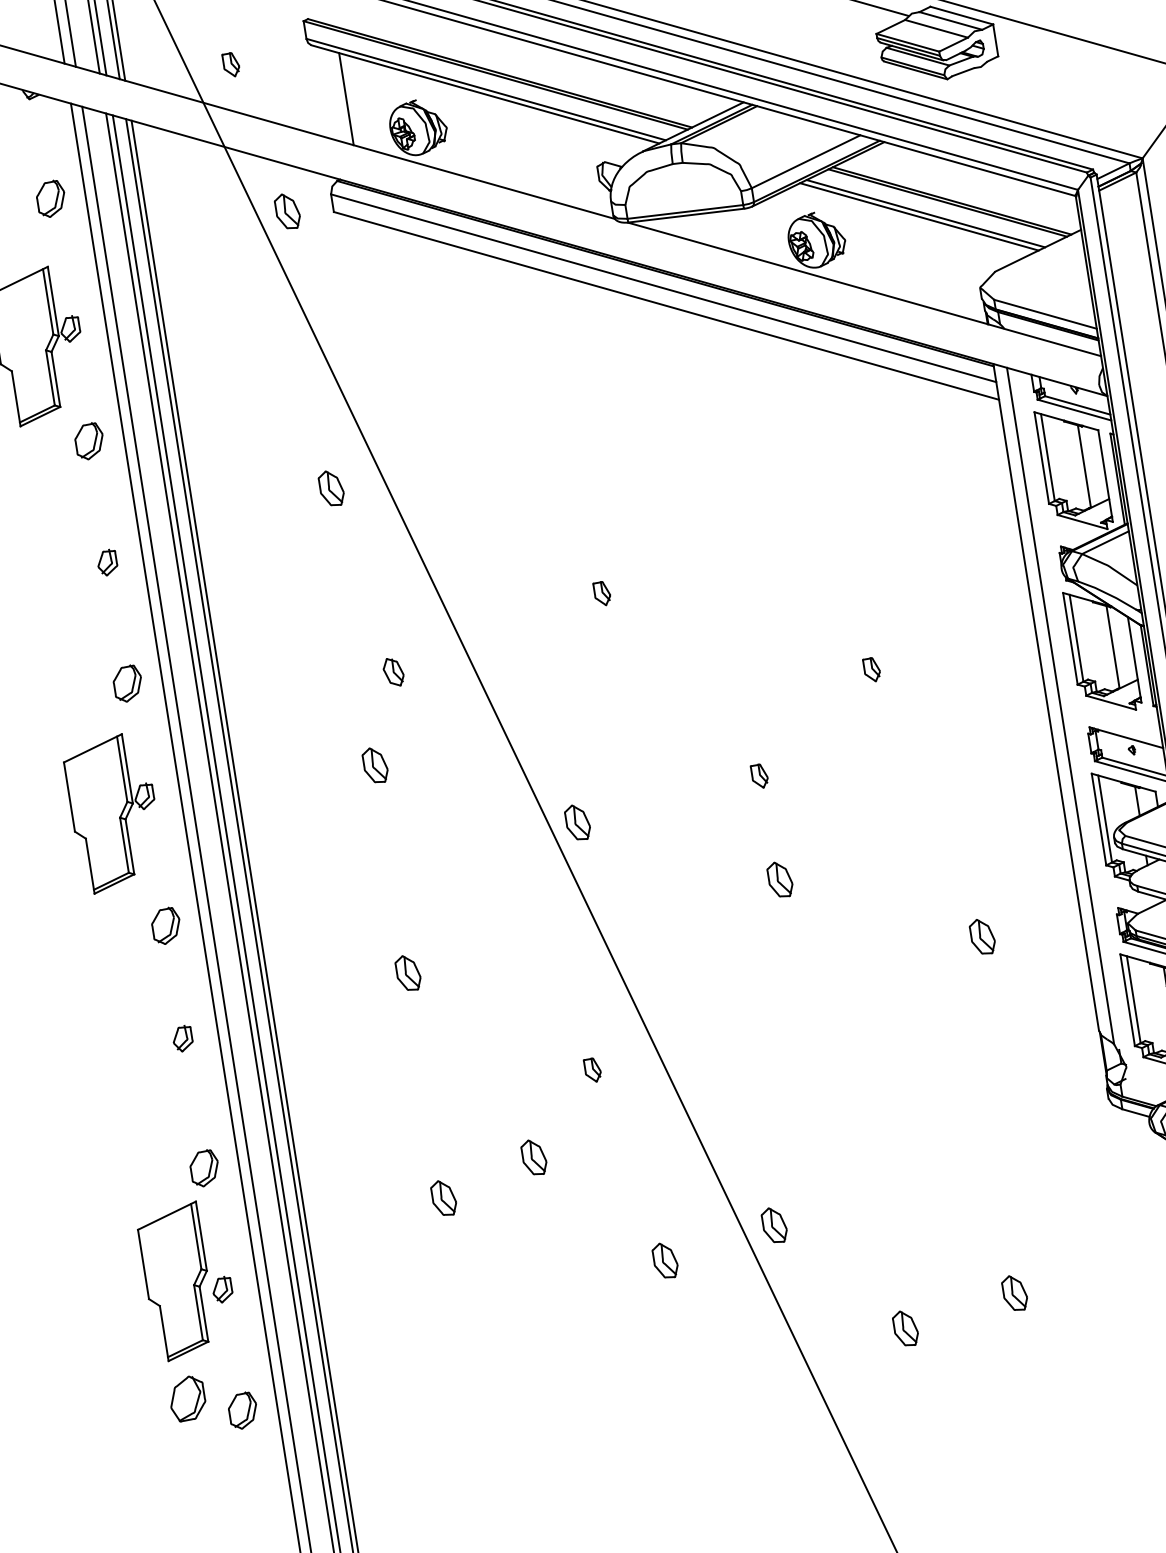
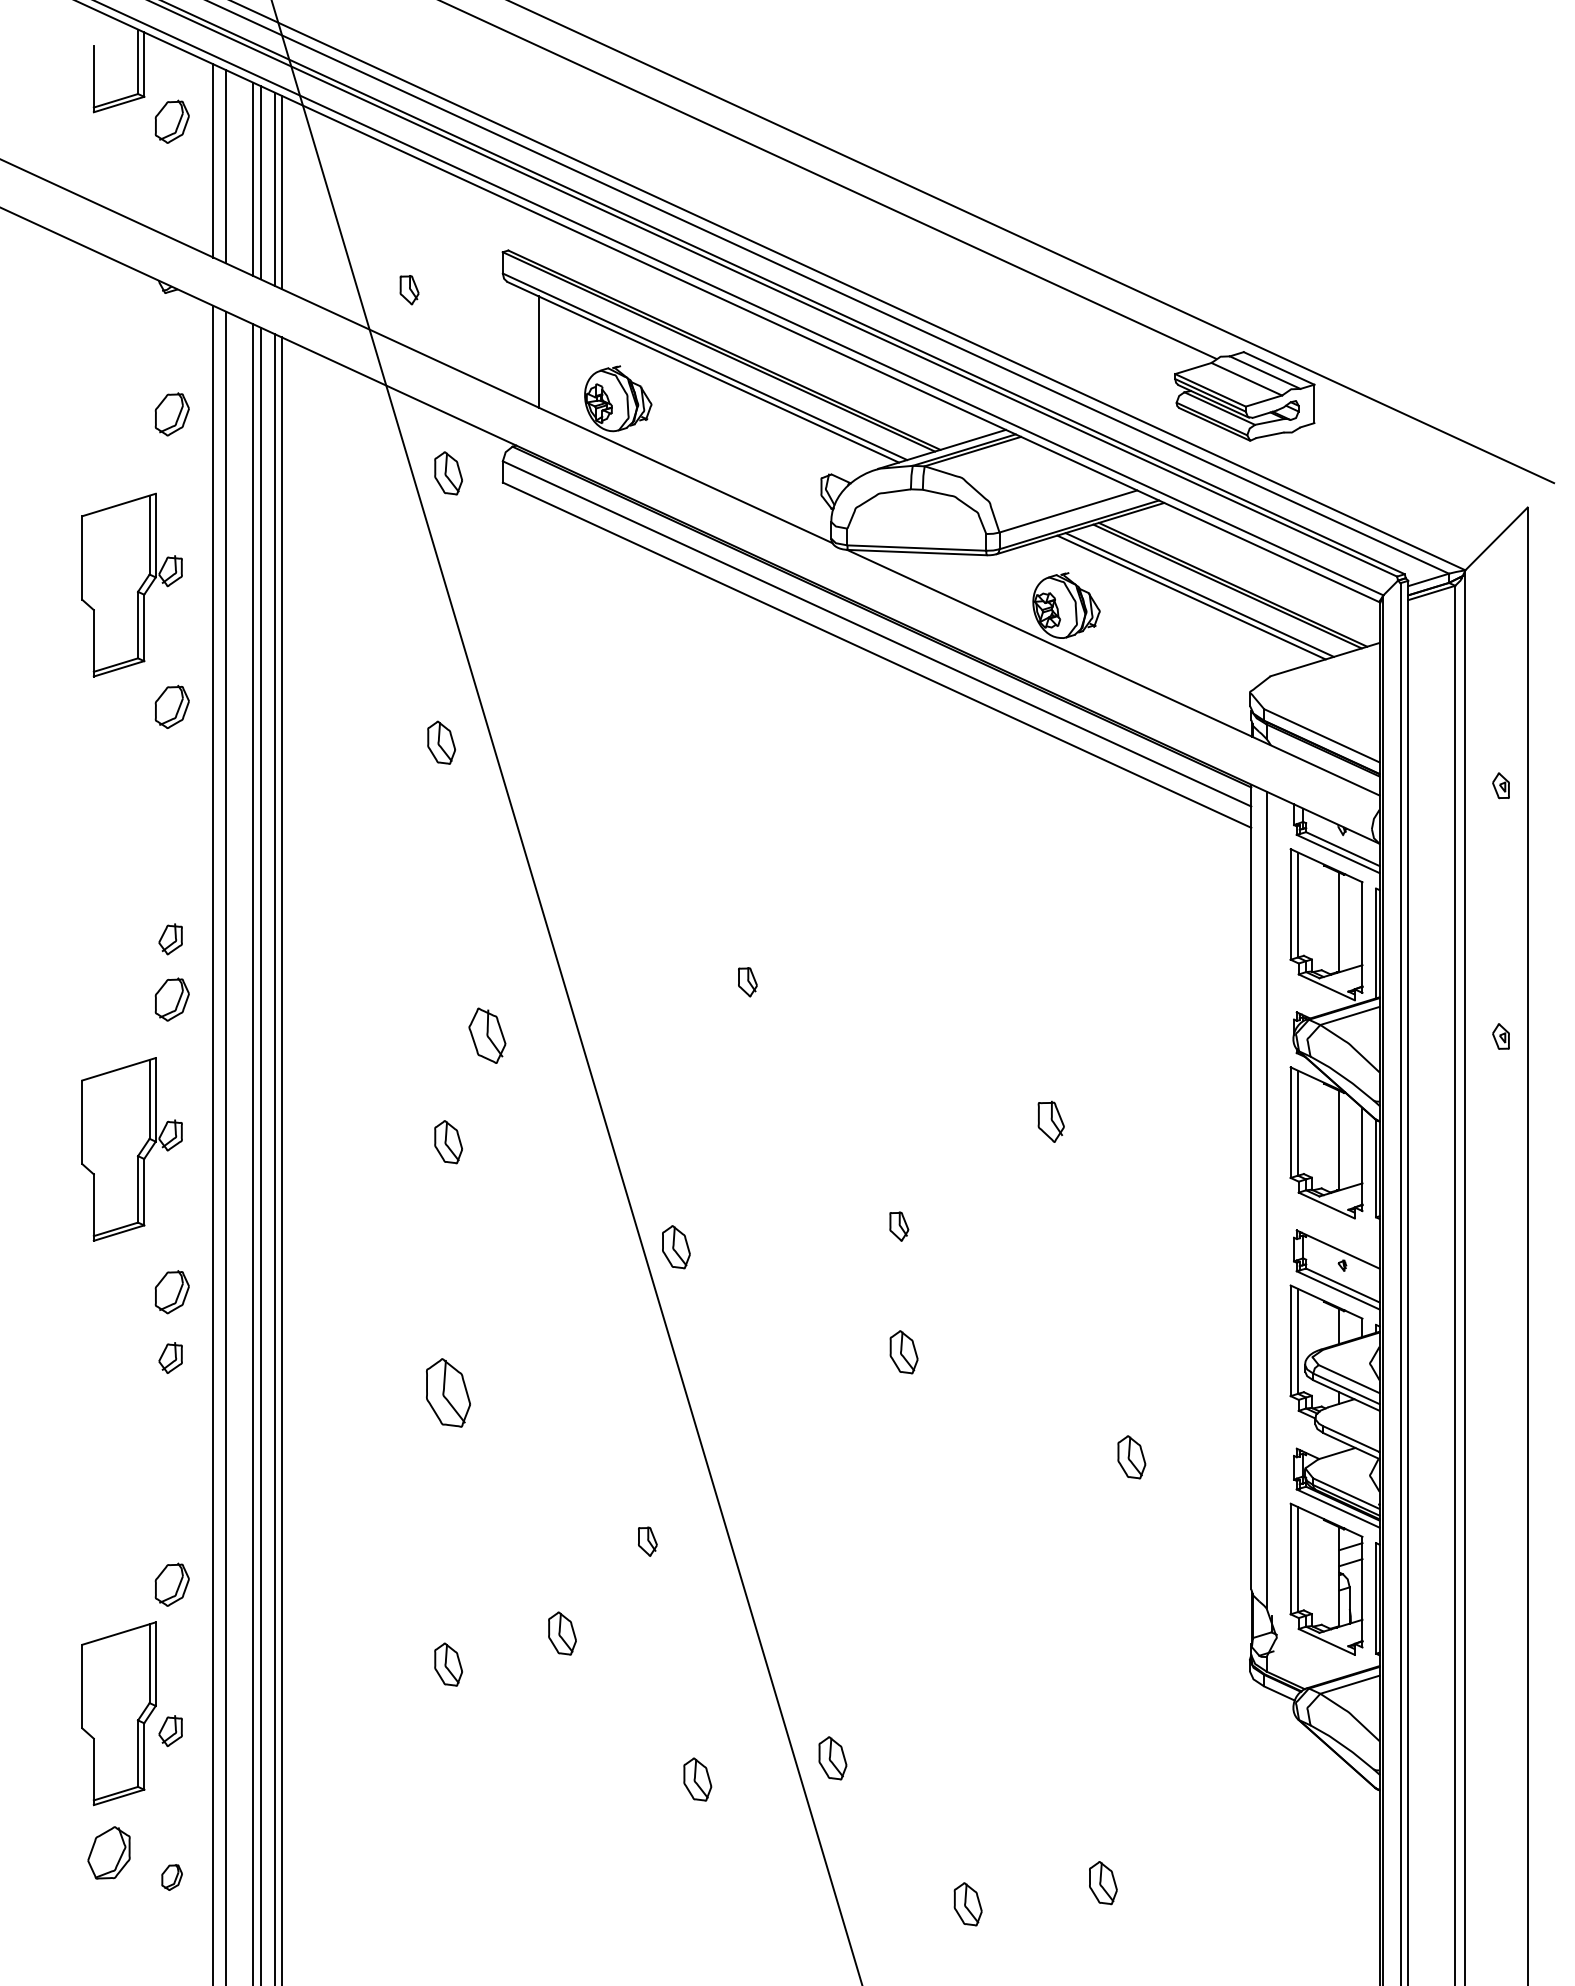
part: (331, 488) -> (441, 742), moved
part: (107, 562) -> (170, 939), moved
part: (872, 670) -> (1051, 1122), size x1.4
part: (393, 672) -> (487, 1035), size x1.6
part: (408, 972) -> (448, 1392), size x1.6
part: (182, 1038) -> (170, 1357), moved
part: (242, 1410) -> (171, 1877), size x0.6

